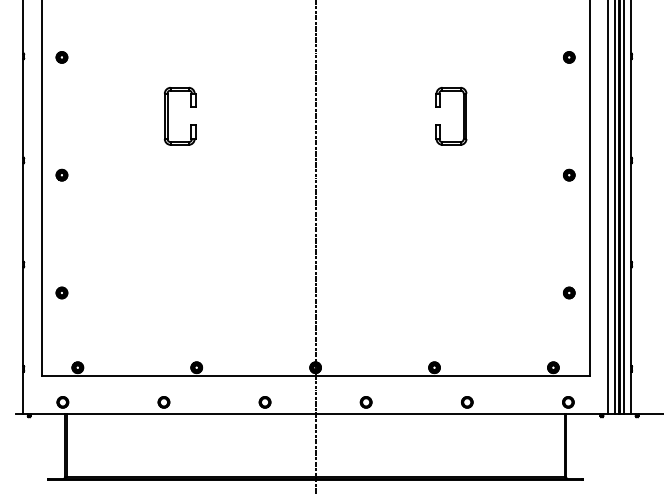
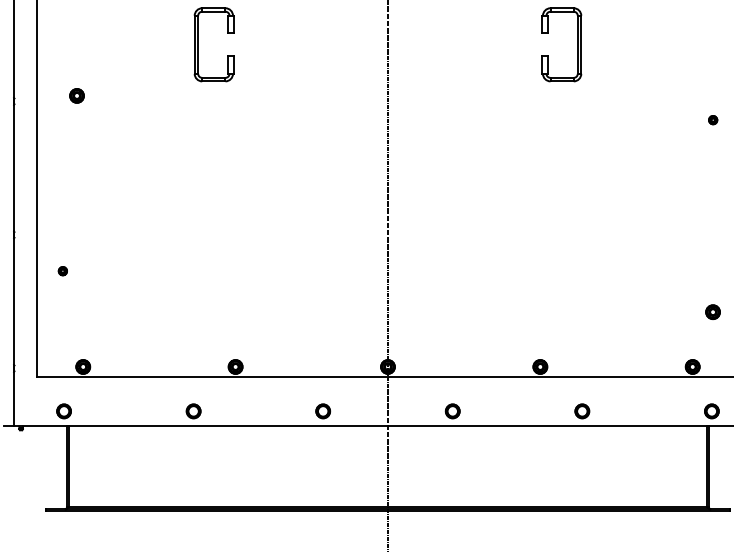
part: (61, 174) -> (76, 95), moved
part: (569, 174) -> (713, 119), size x0.6
part: (61, 292) -> (62, 270), size x0.6
part: (569, 292) -> (713, 311), moved

